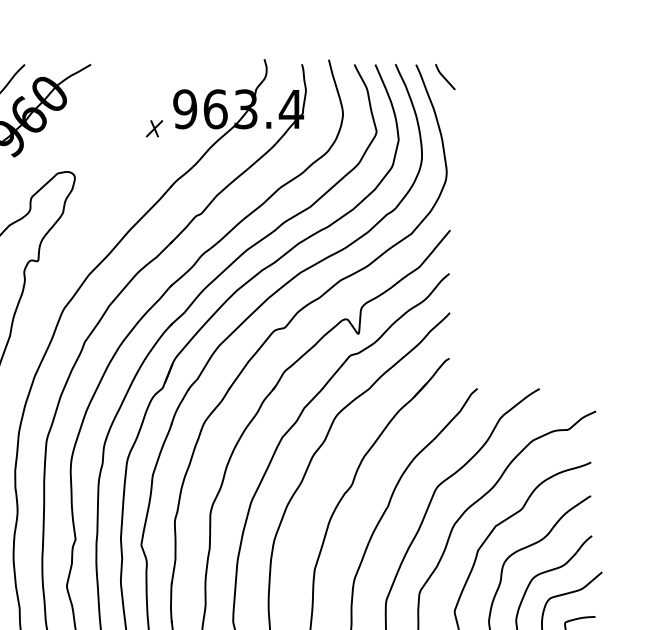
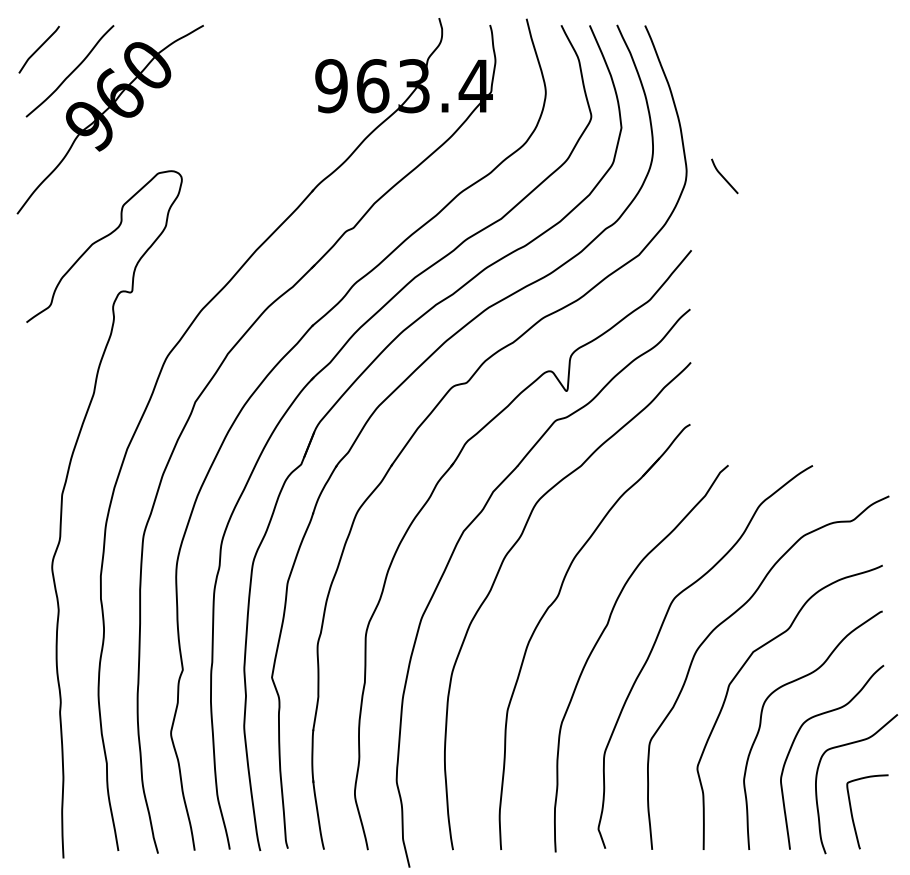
curve: (444, 77) -> (723, 176), moved
part: (154, 128) -> (289, 112), removed

